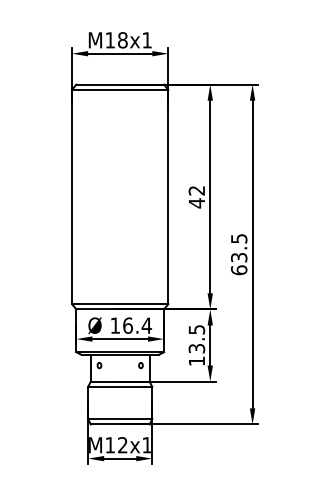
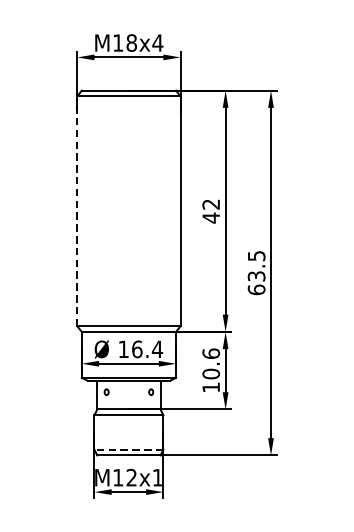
text: (147, 40) -> (158, 43), M18x1 -> M18x4
line: (72, 196) -> (77, 210), solid -> dashed
text: (196, 338) -> (210, 363), 13.5 -> 10.6
line: (119, 419) -> (128, 450), solid -> dashed

